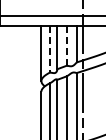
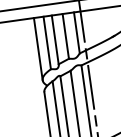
line: (66, 46) -> (65, 36), dashed -> solid
line: (49, 49) -> (46, 43), dashed -> solid

